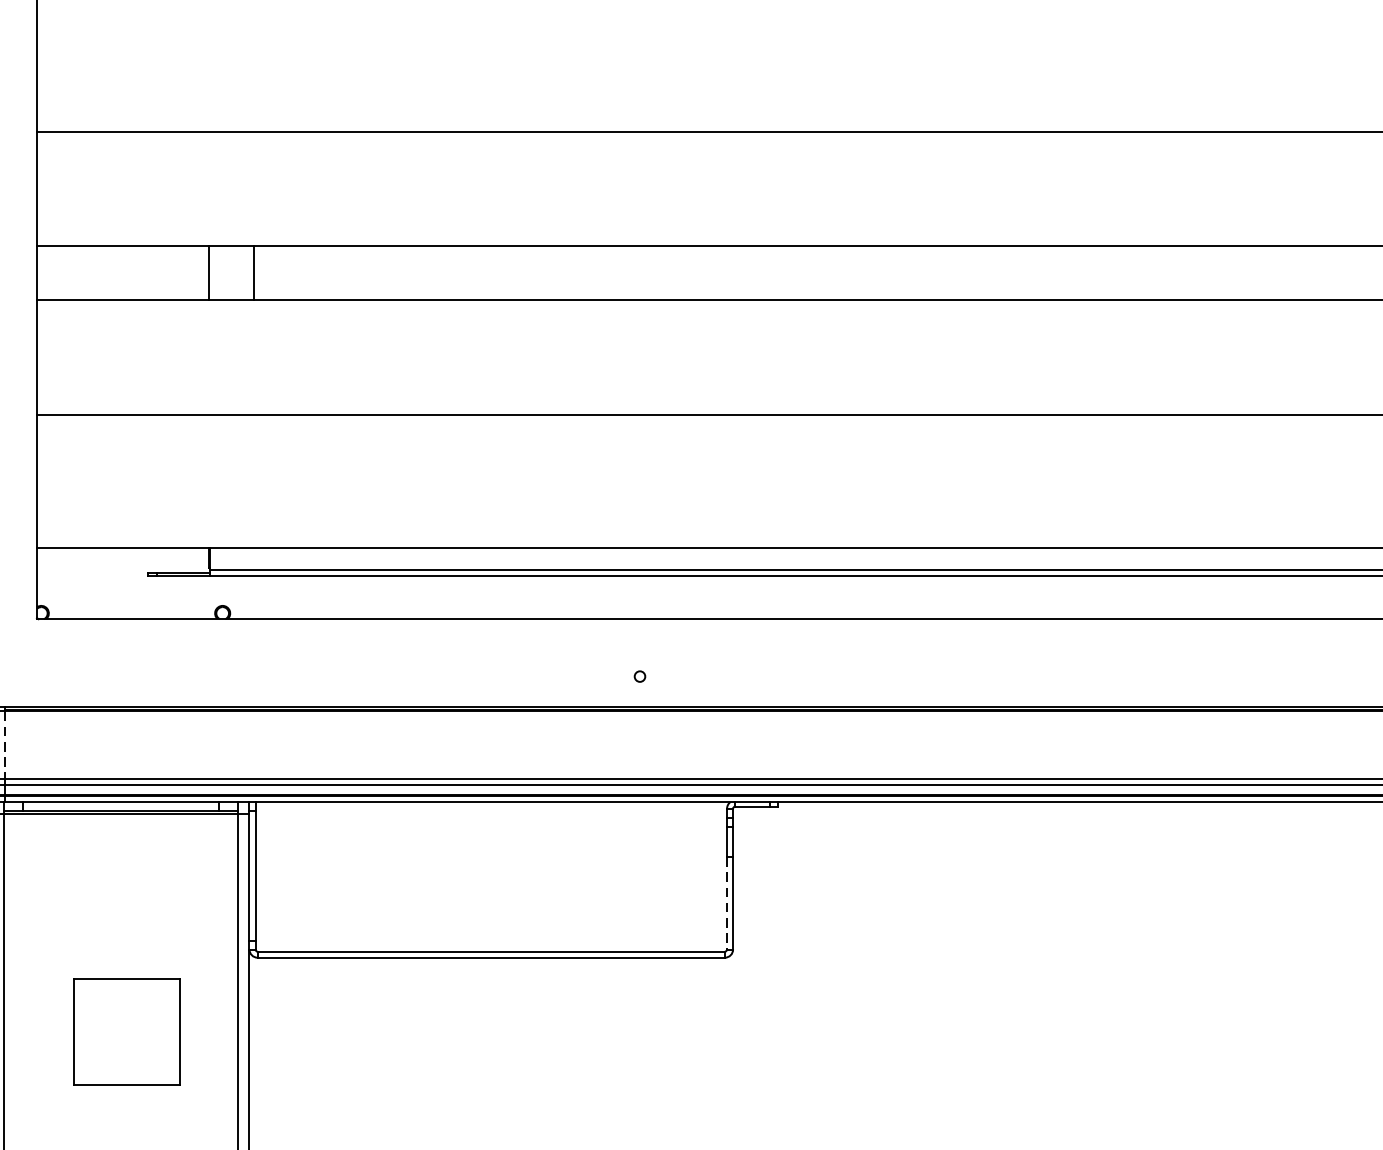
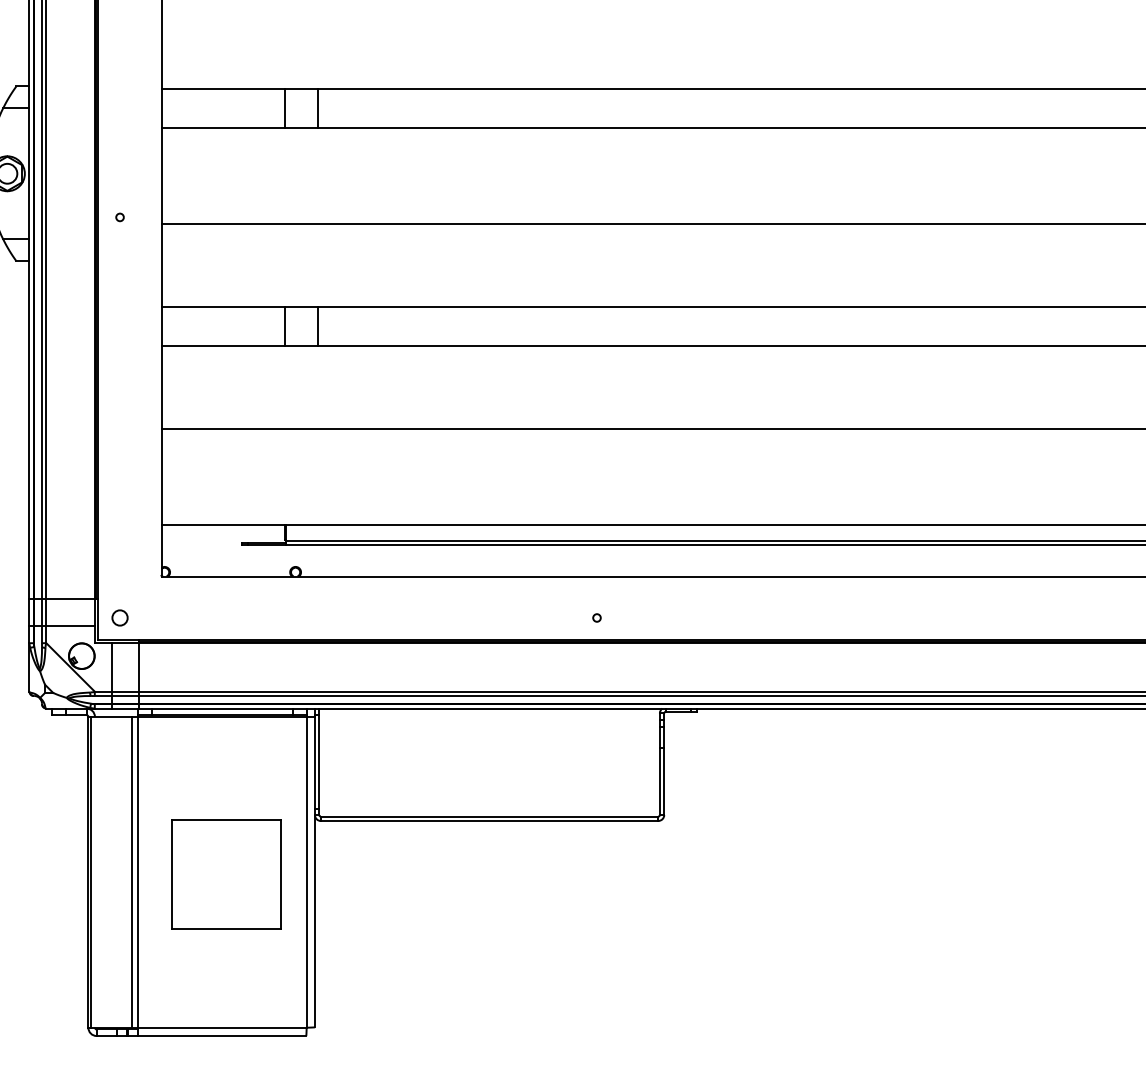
line: (5, 745) -> (138, 667), dashed -> solid
line: (726, 904) -> (659, 782), dashed -> solid
part: (126, 1031) -> (226, 874), size x1.43

